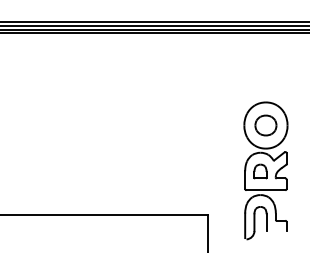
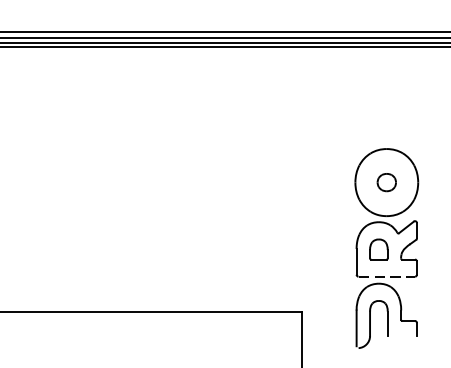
part: (265, 125) -> (386, 182), size x0.6
line: (266, 190) -> (387, 277), solid -> dashed

